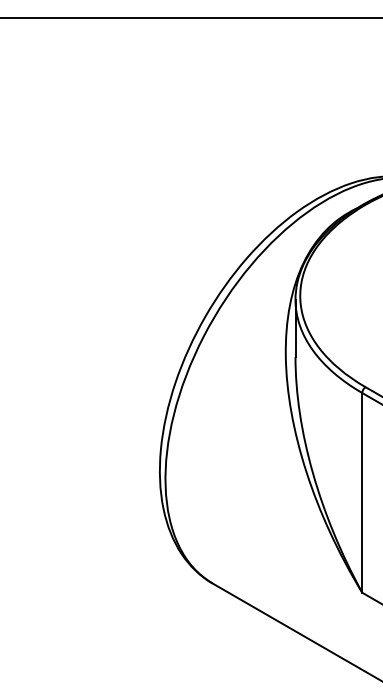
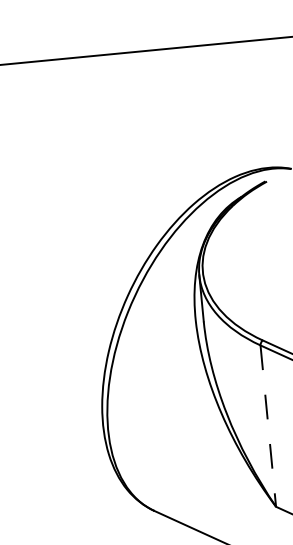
line: (362, 492) -> (268, 425), solid -> dashed

